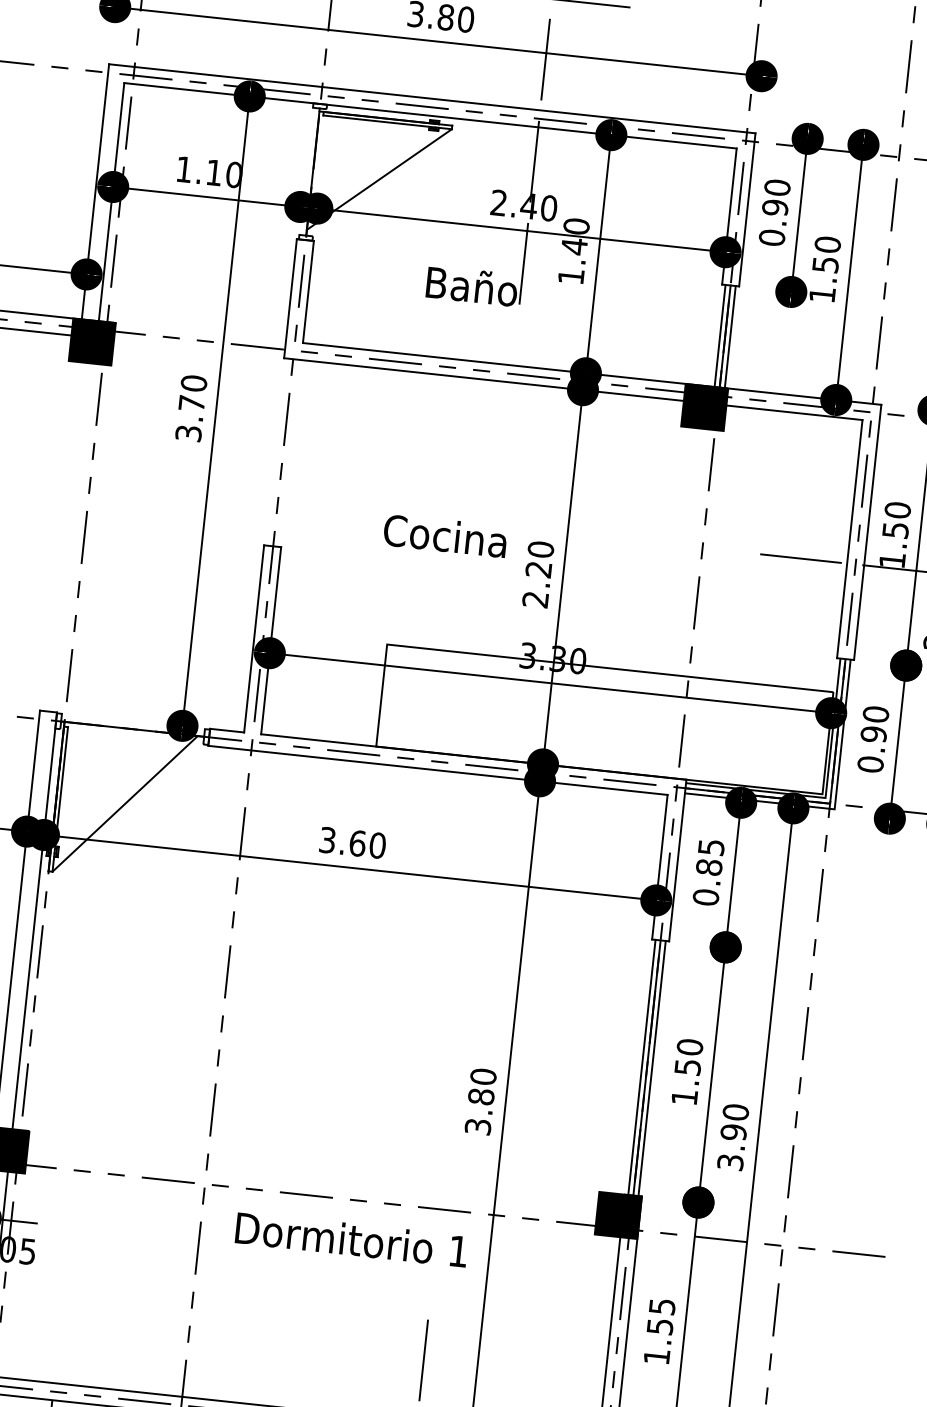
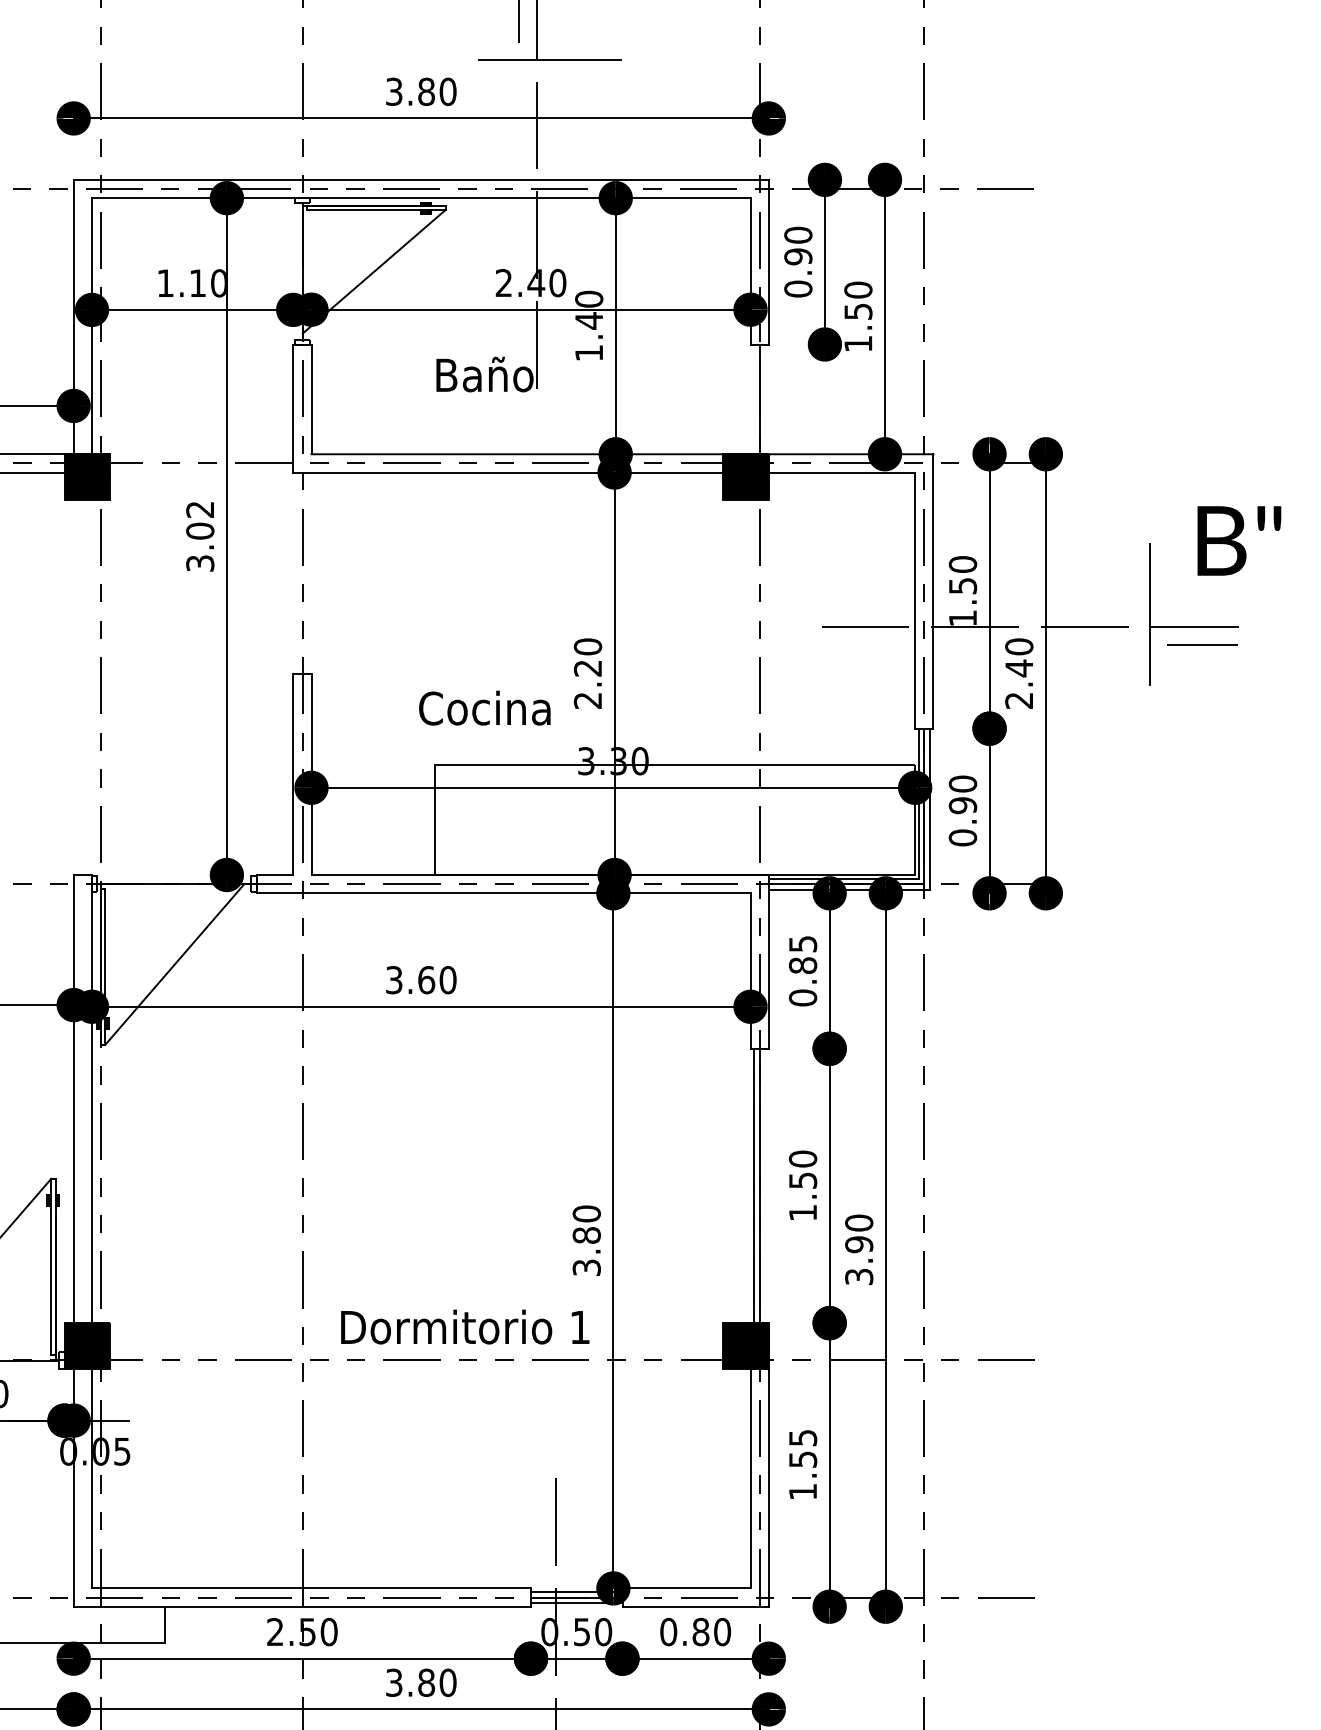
line: (720, 336) -> (754, 399), removed
line: (730, 337) -> (765, 399), removed
text: (193, 393) -> (200, 520), 3.70 -> 3.02
text: (445, 535) -> (484, 707), moved
line: (652, 1068) -> (765, 1185), removed
text: (352, 1239) -> (465, 1326), moved

